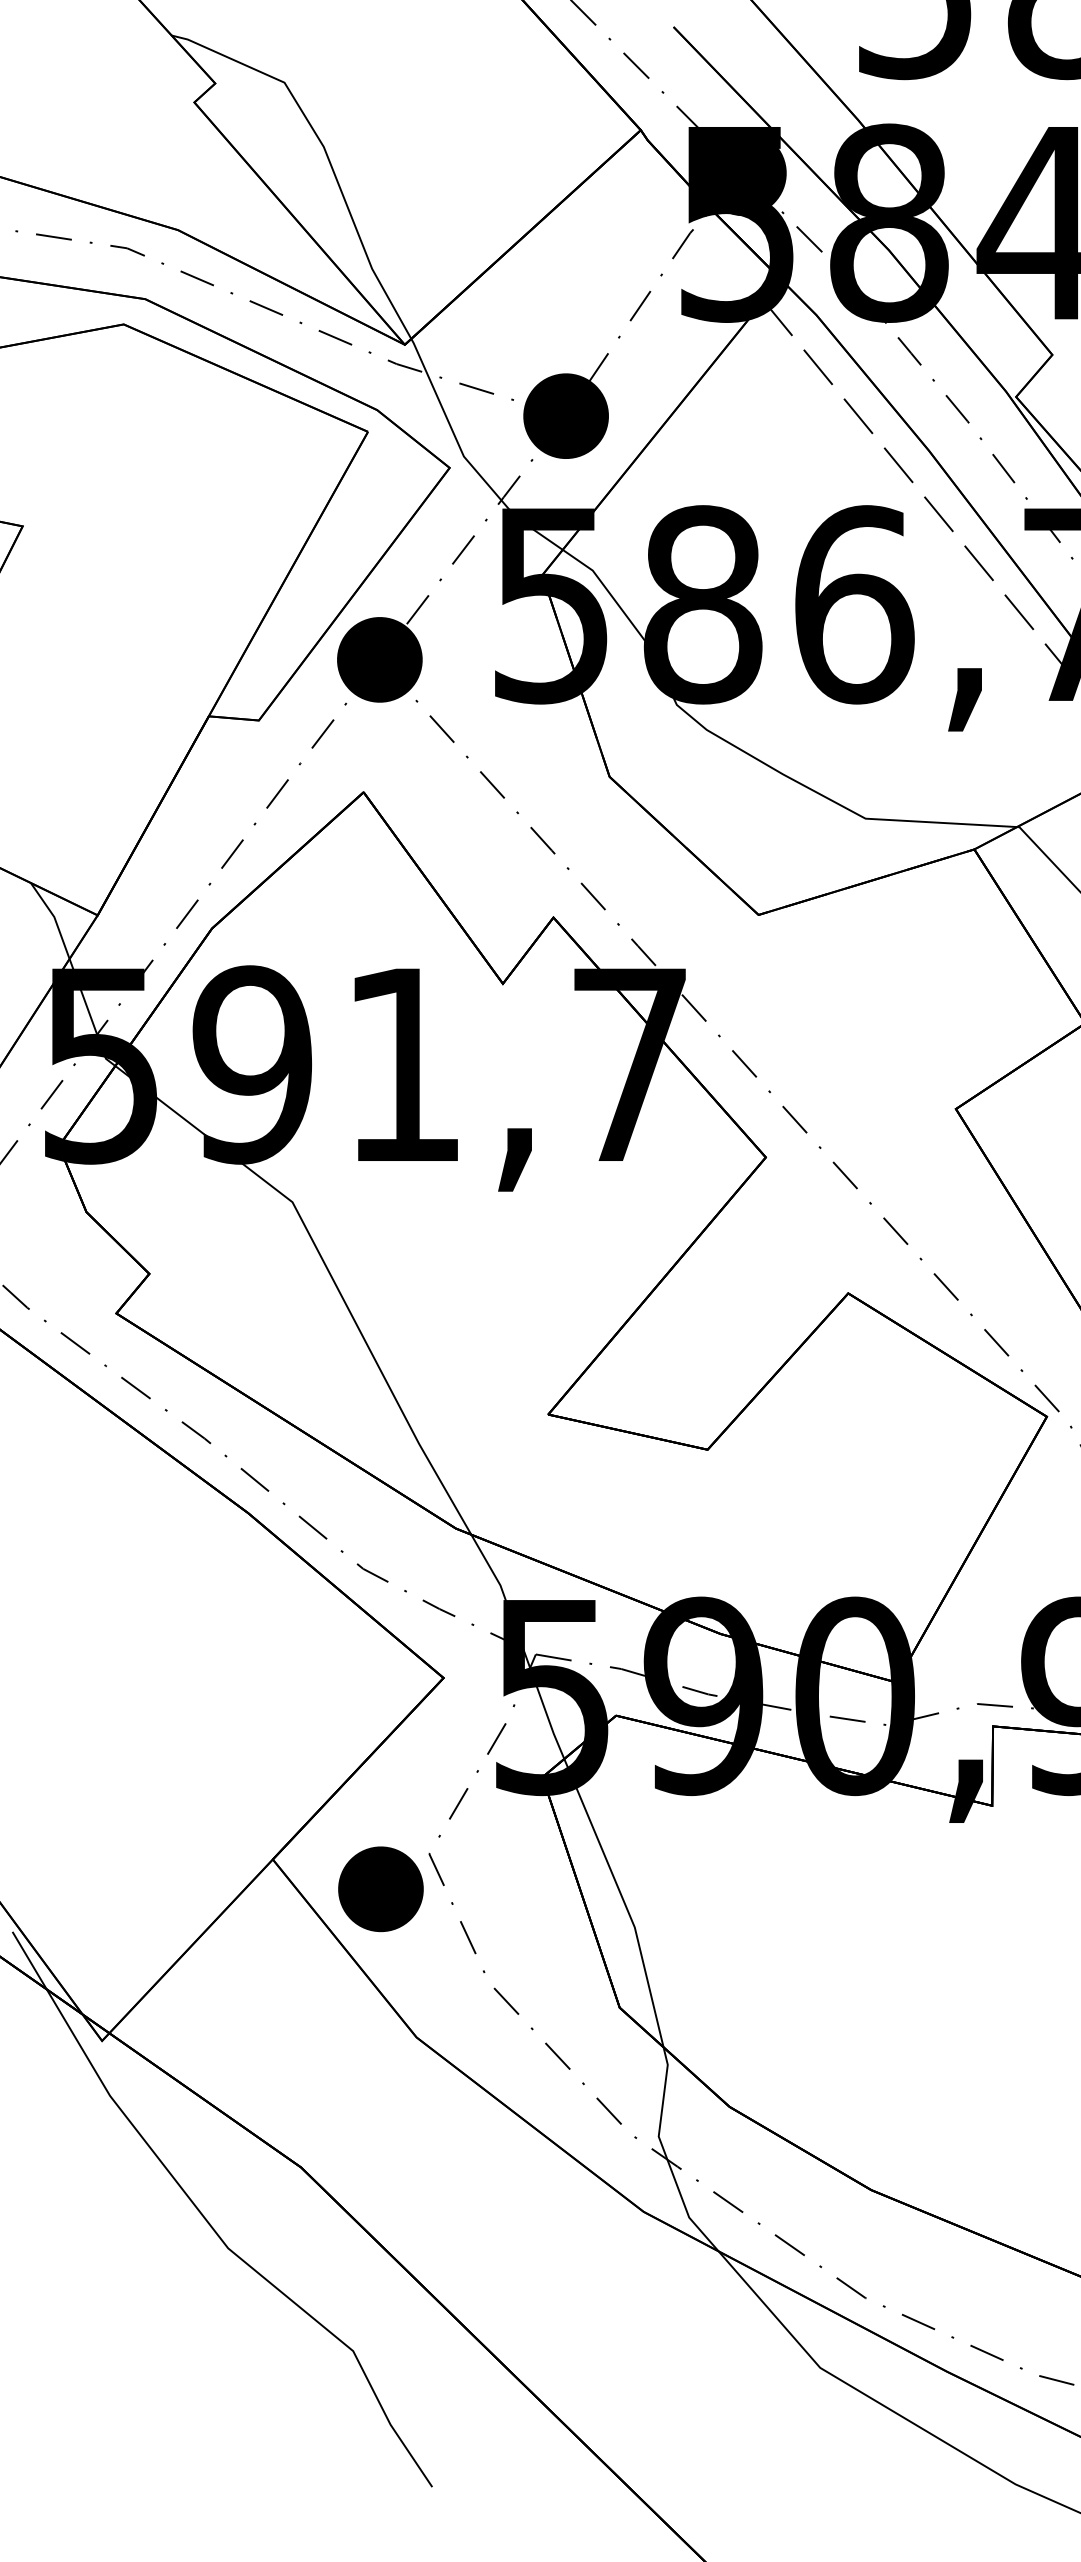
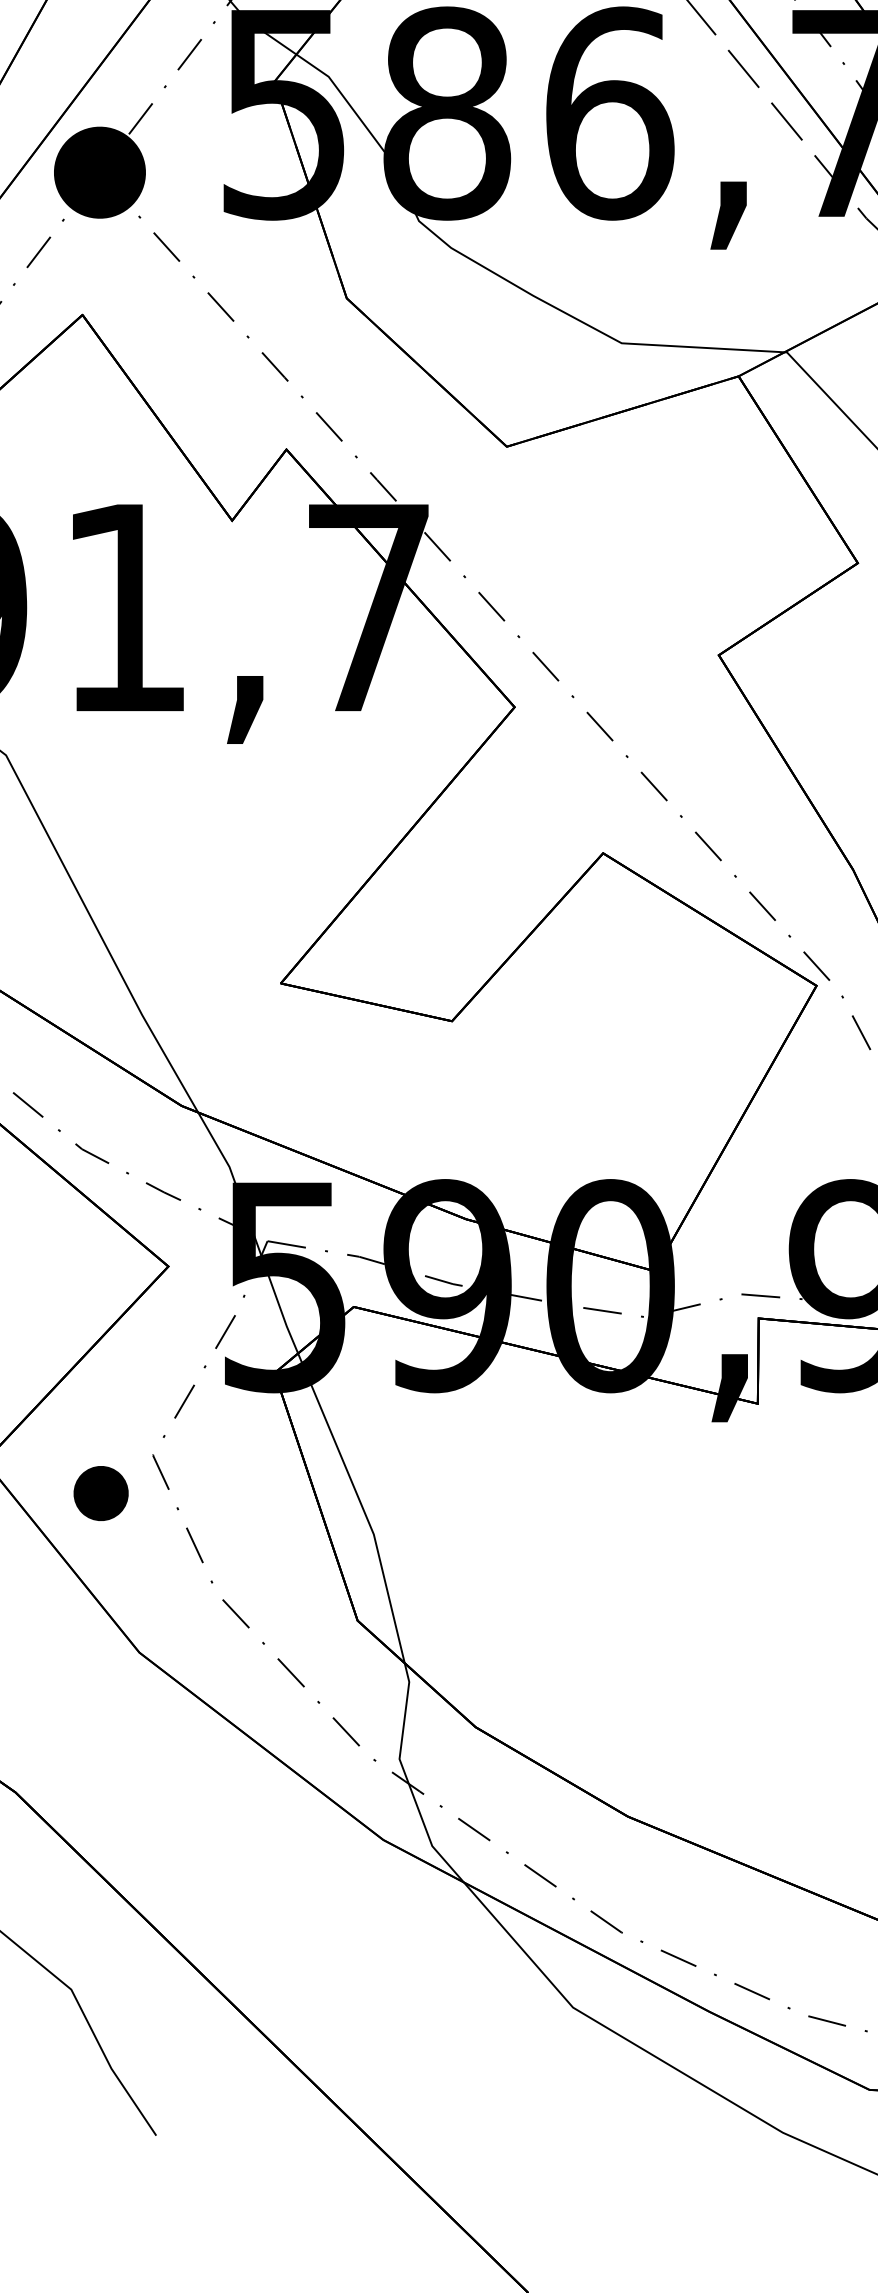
part: (380, 1889) -> (100, 1493), size x0.6

